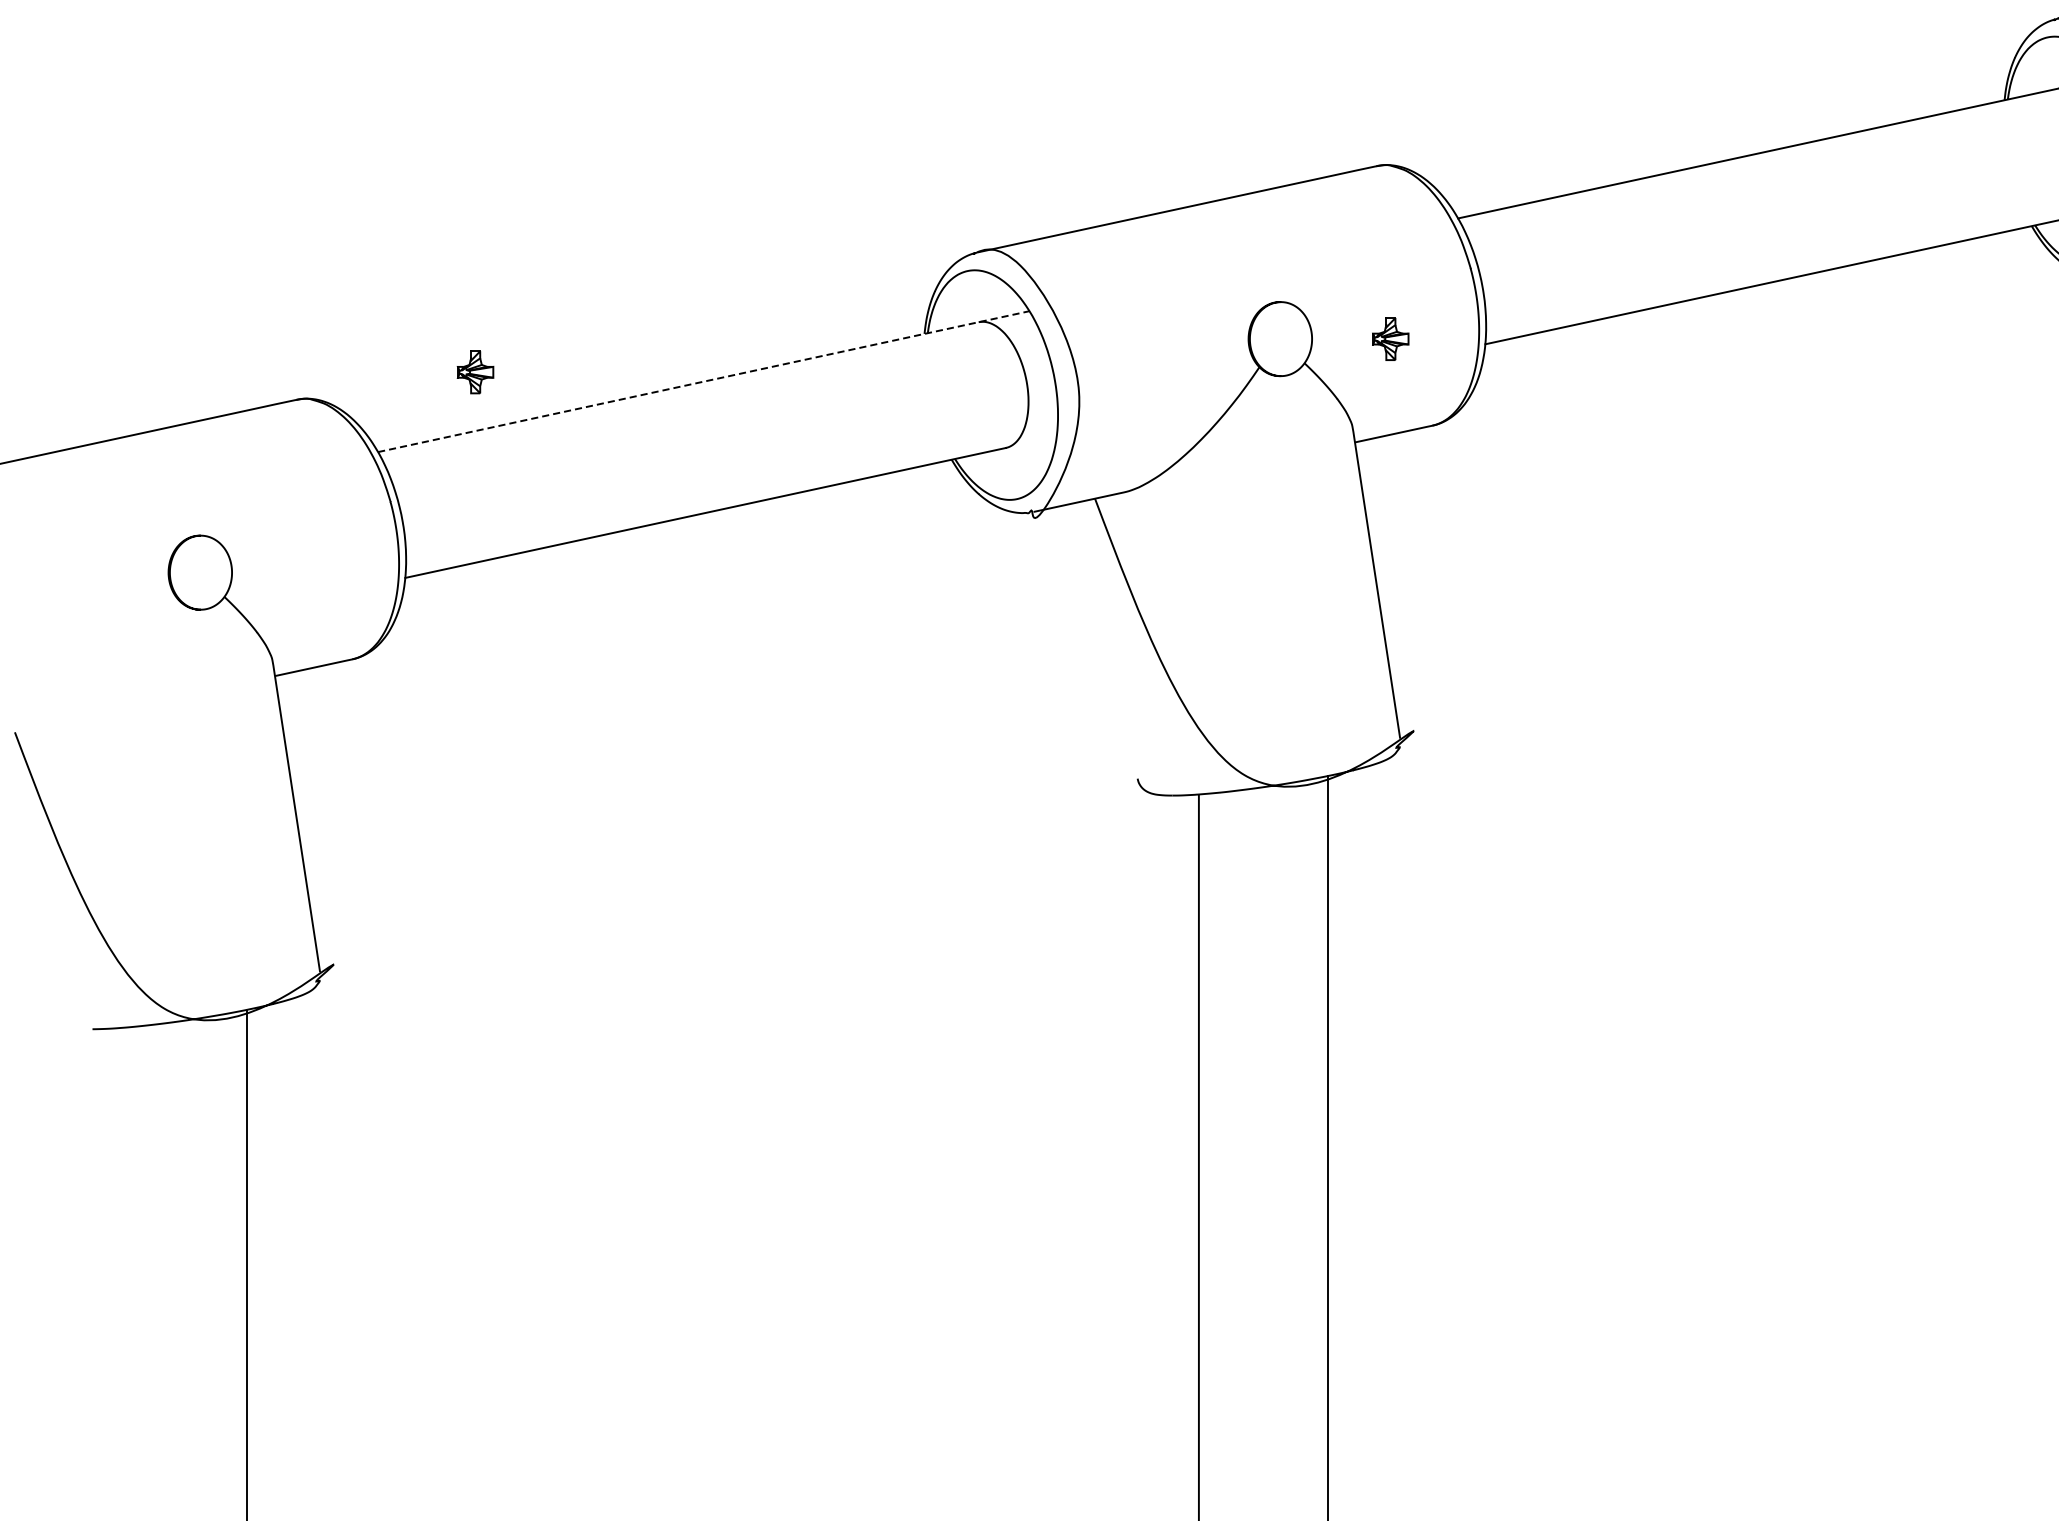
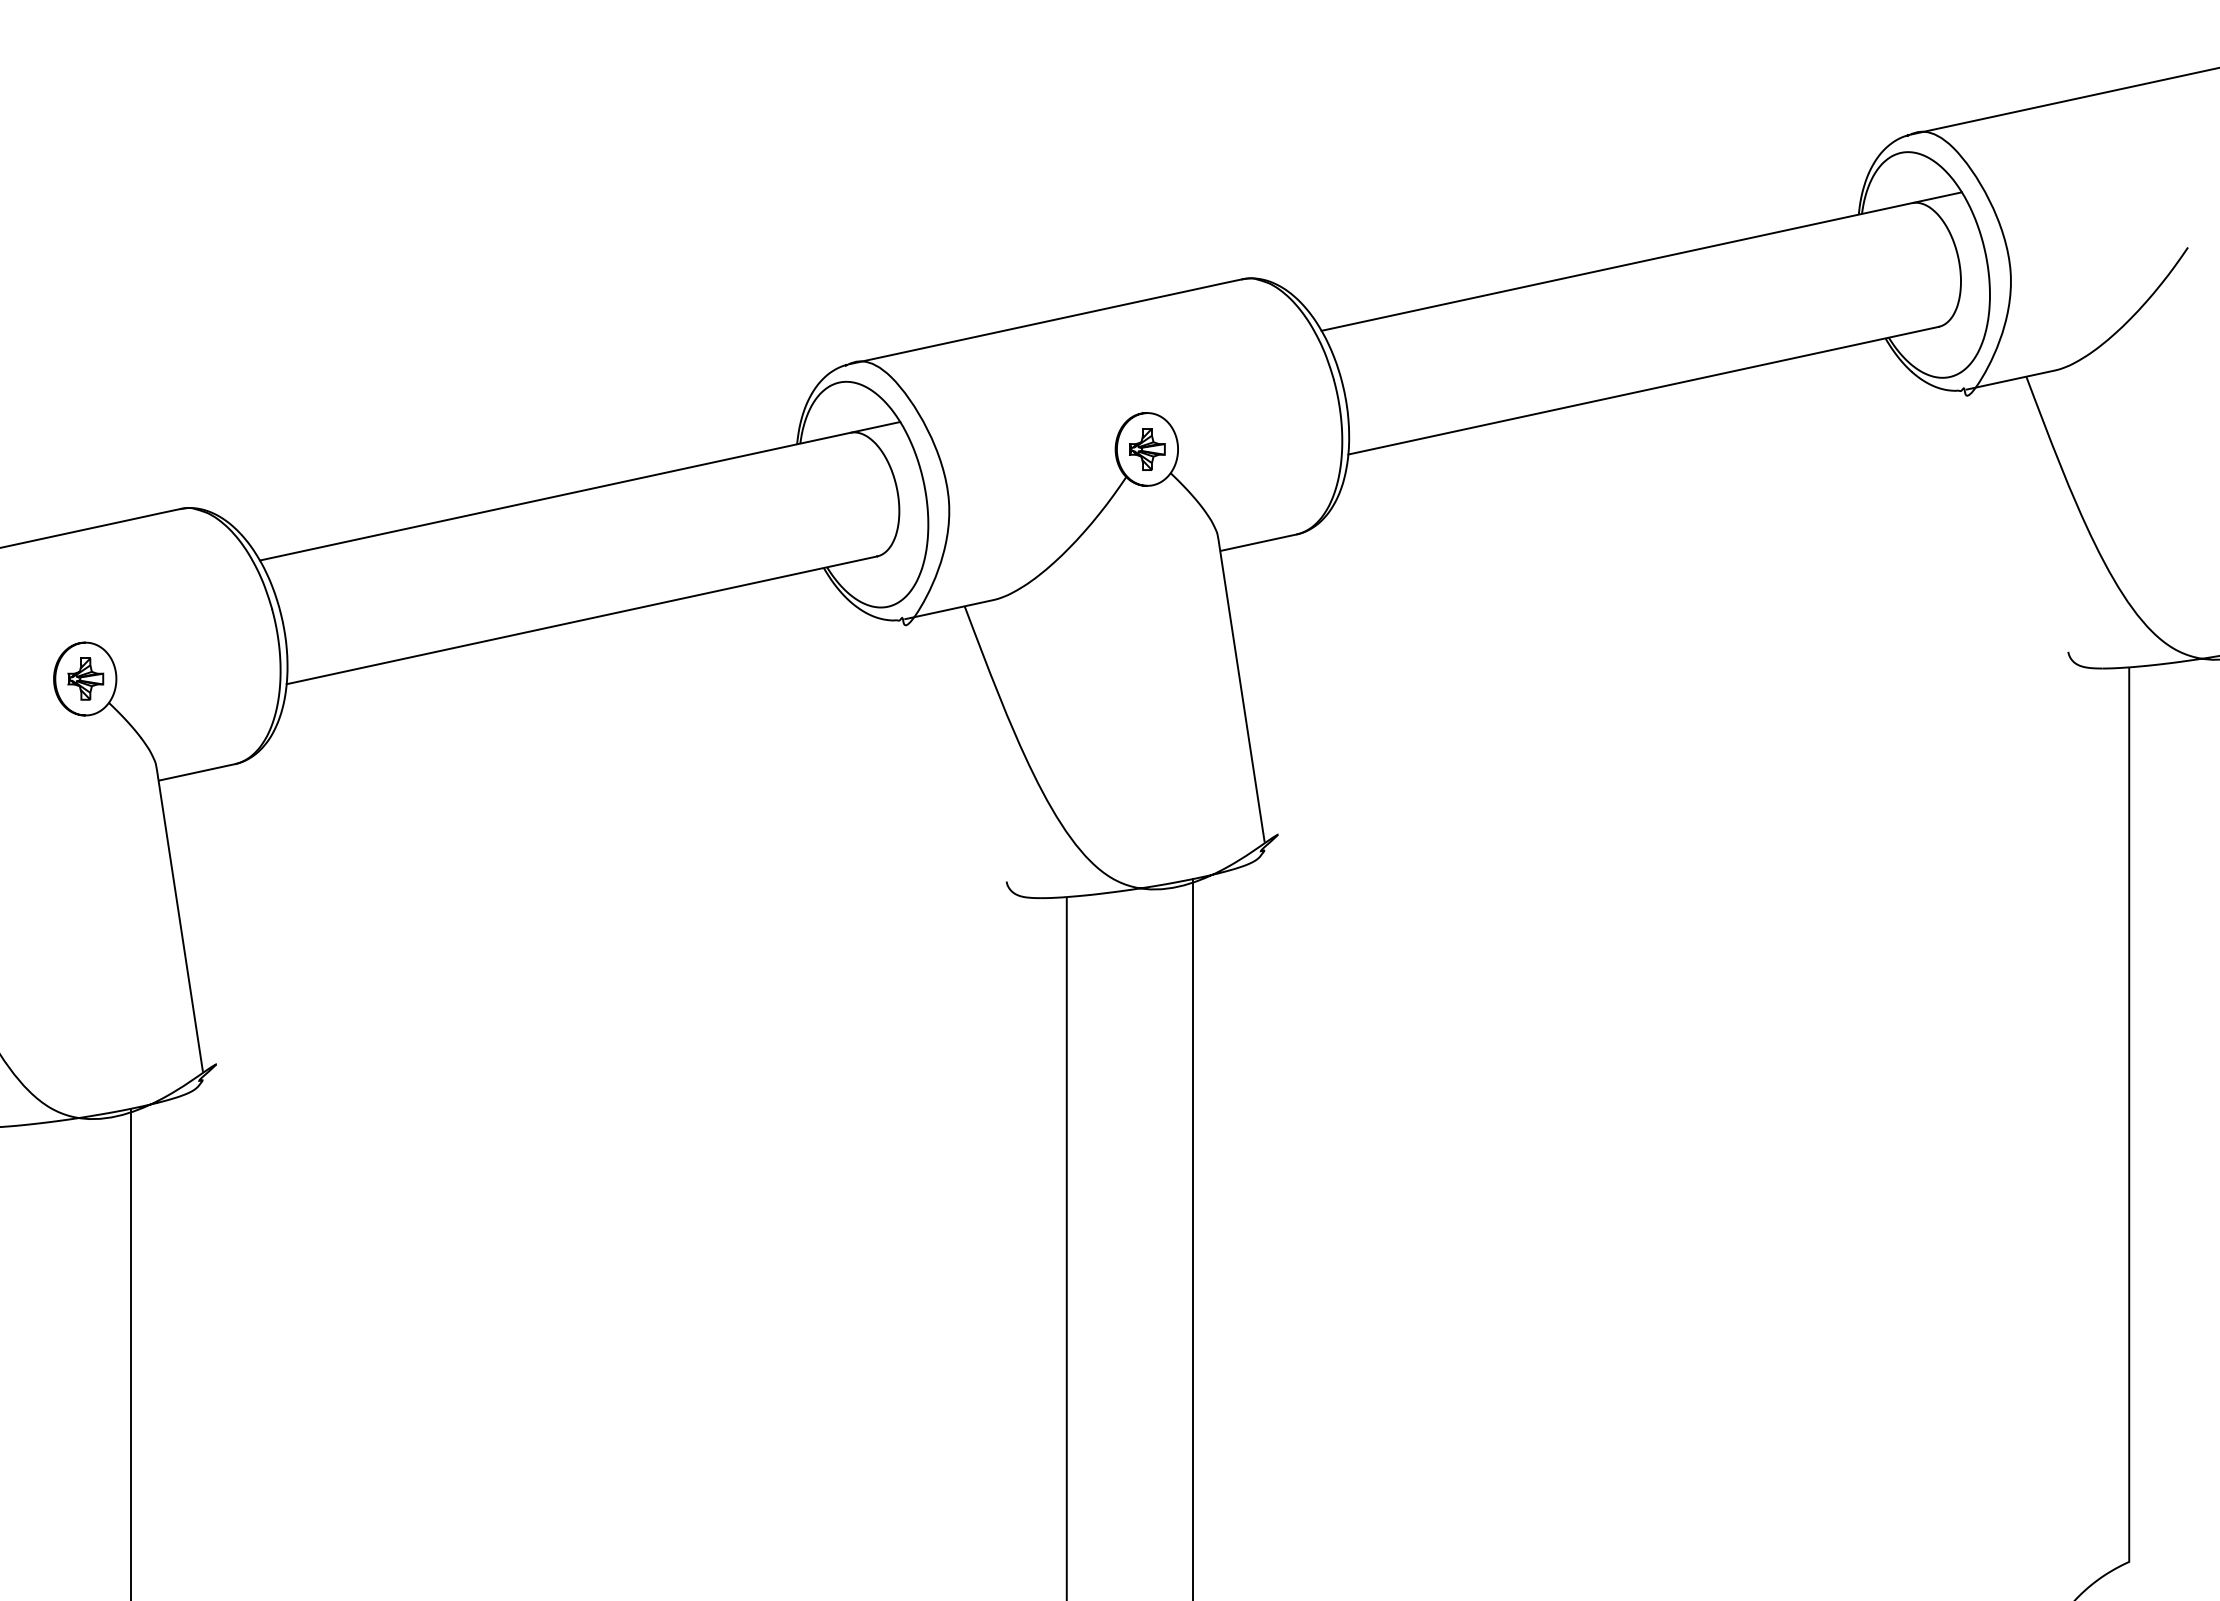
part: (1390, 339) -> (1147, 449), moved
part: (475, 371) -> (85, 678), moved
line: (704, 381) -> (580, 491), dashed -> solid

